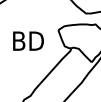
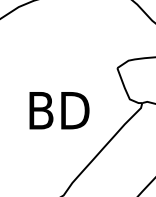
text: (28, 40) -> (59, 109), moved

